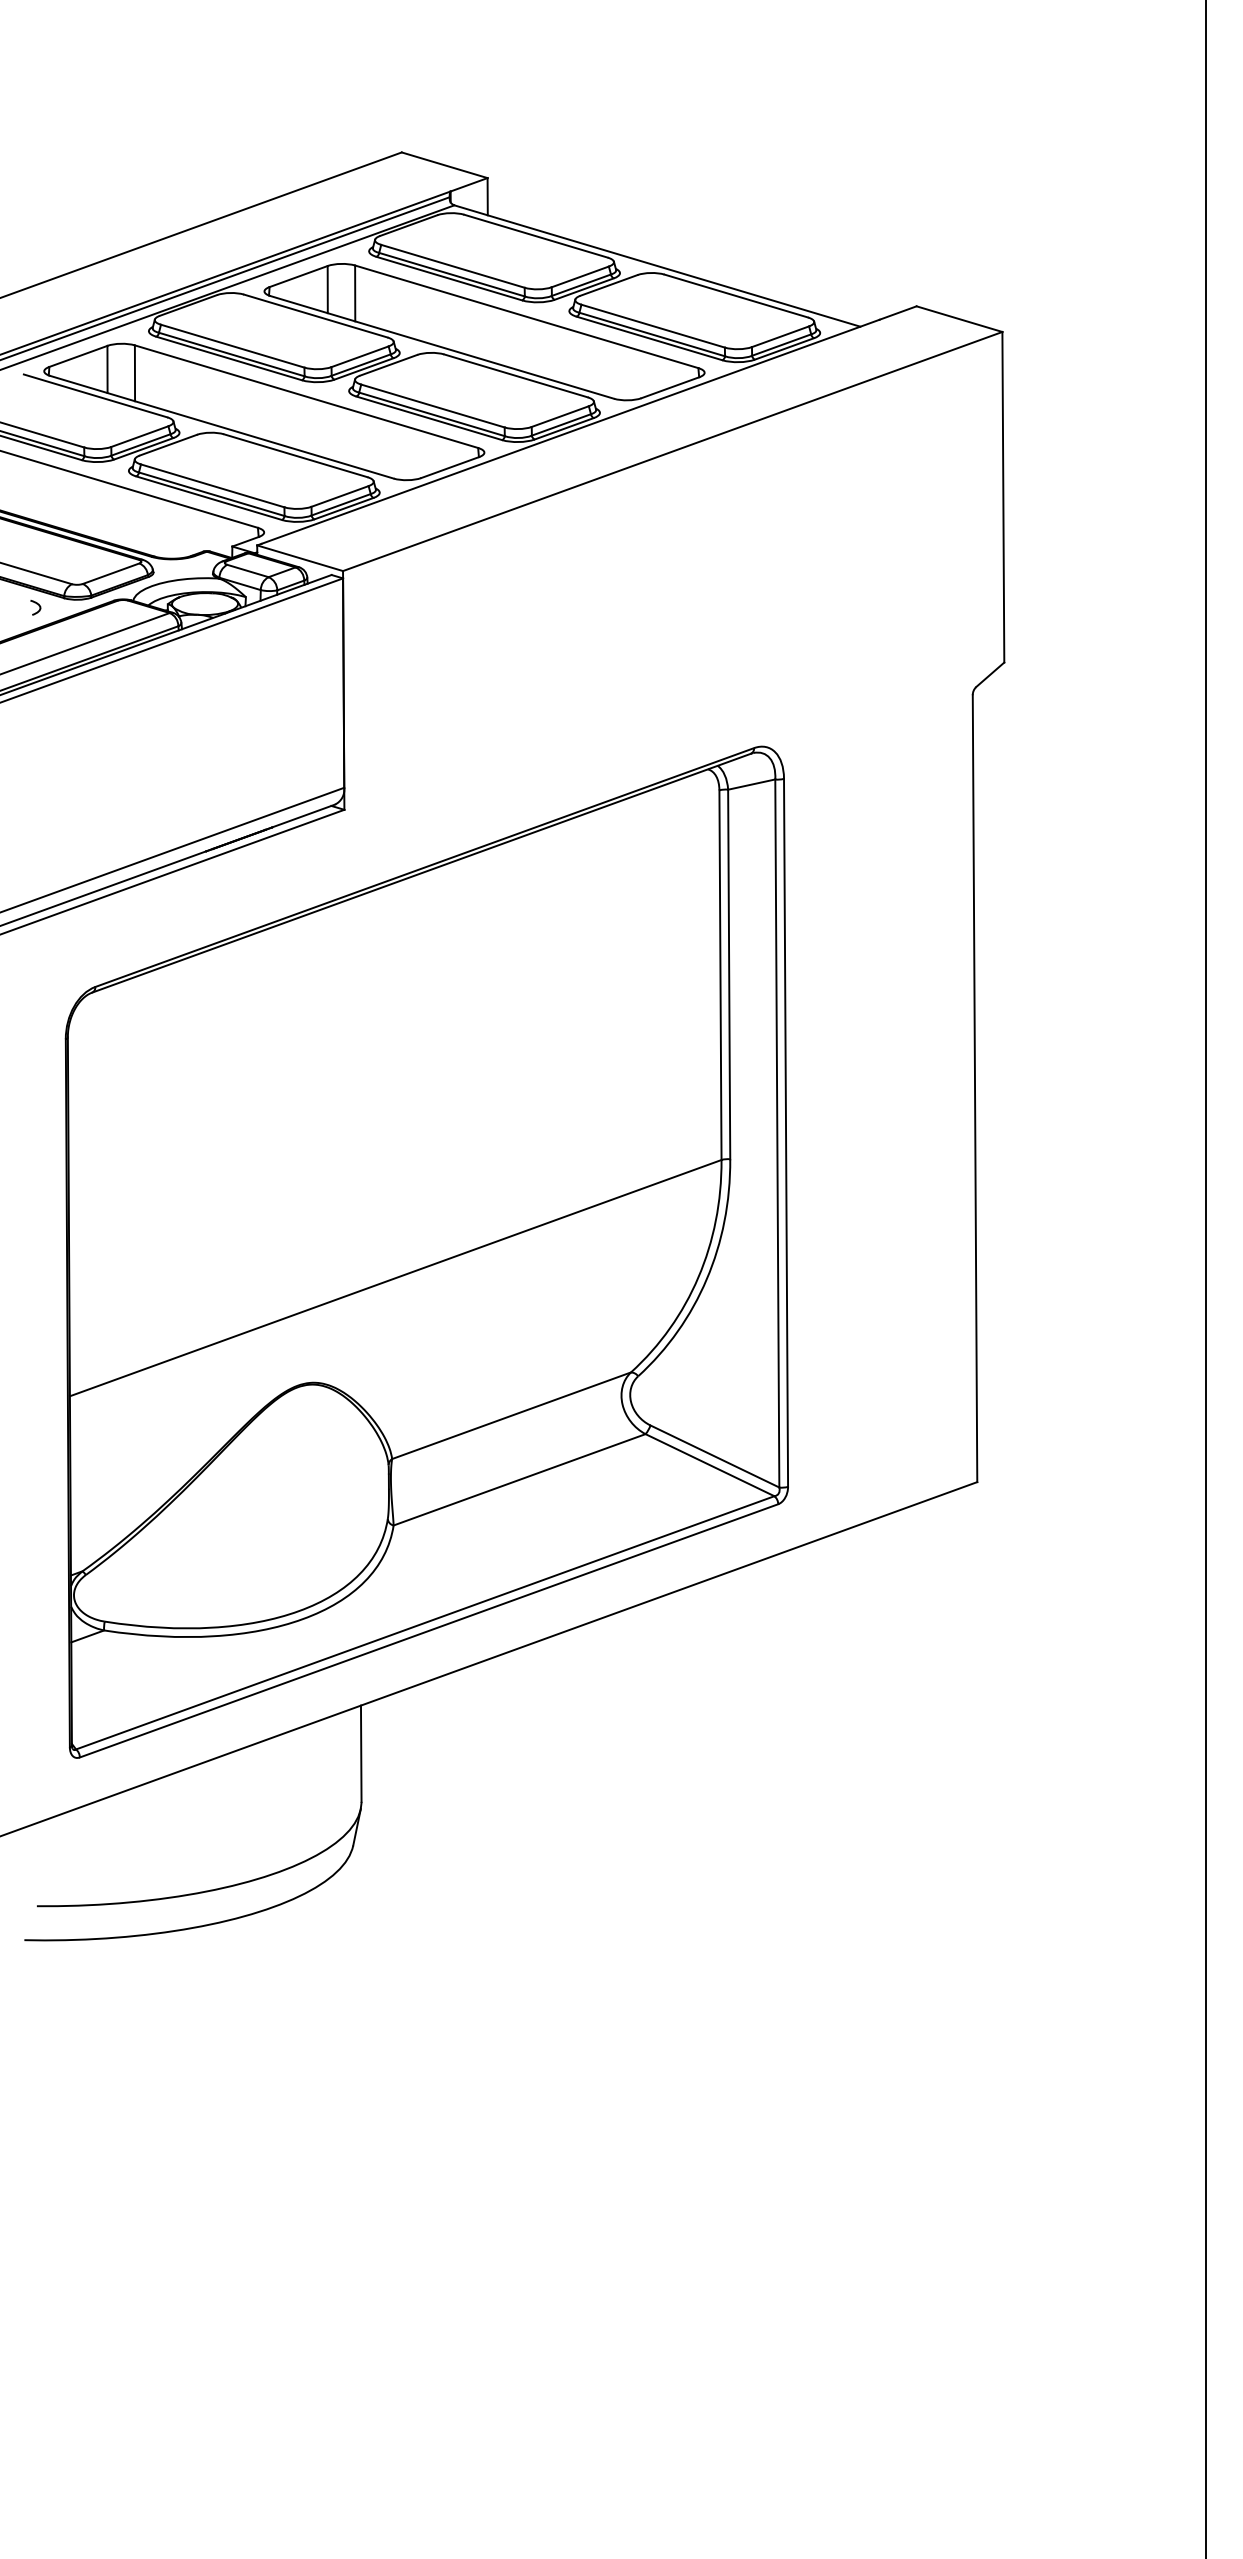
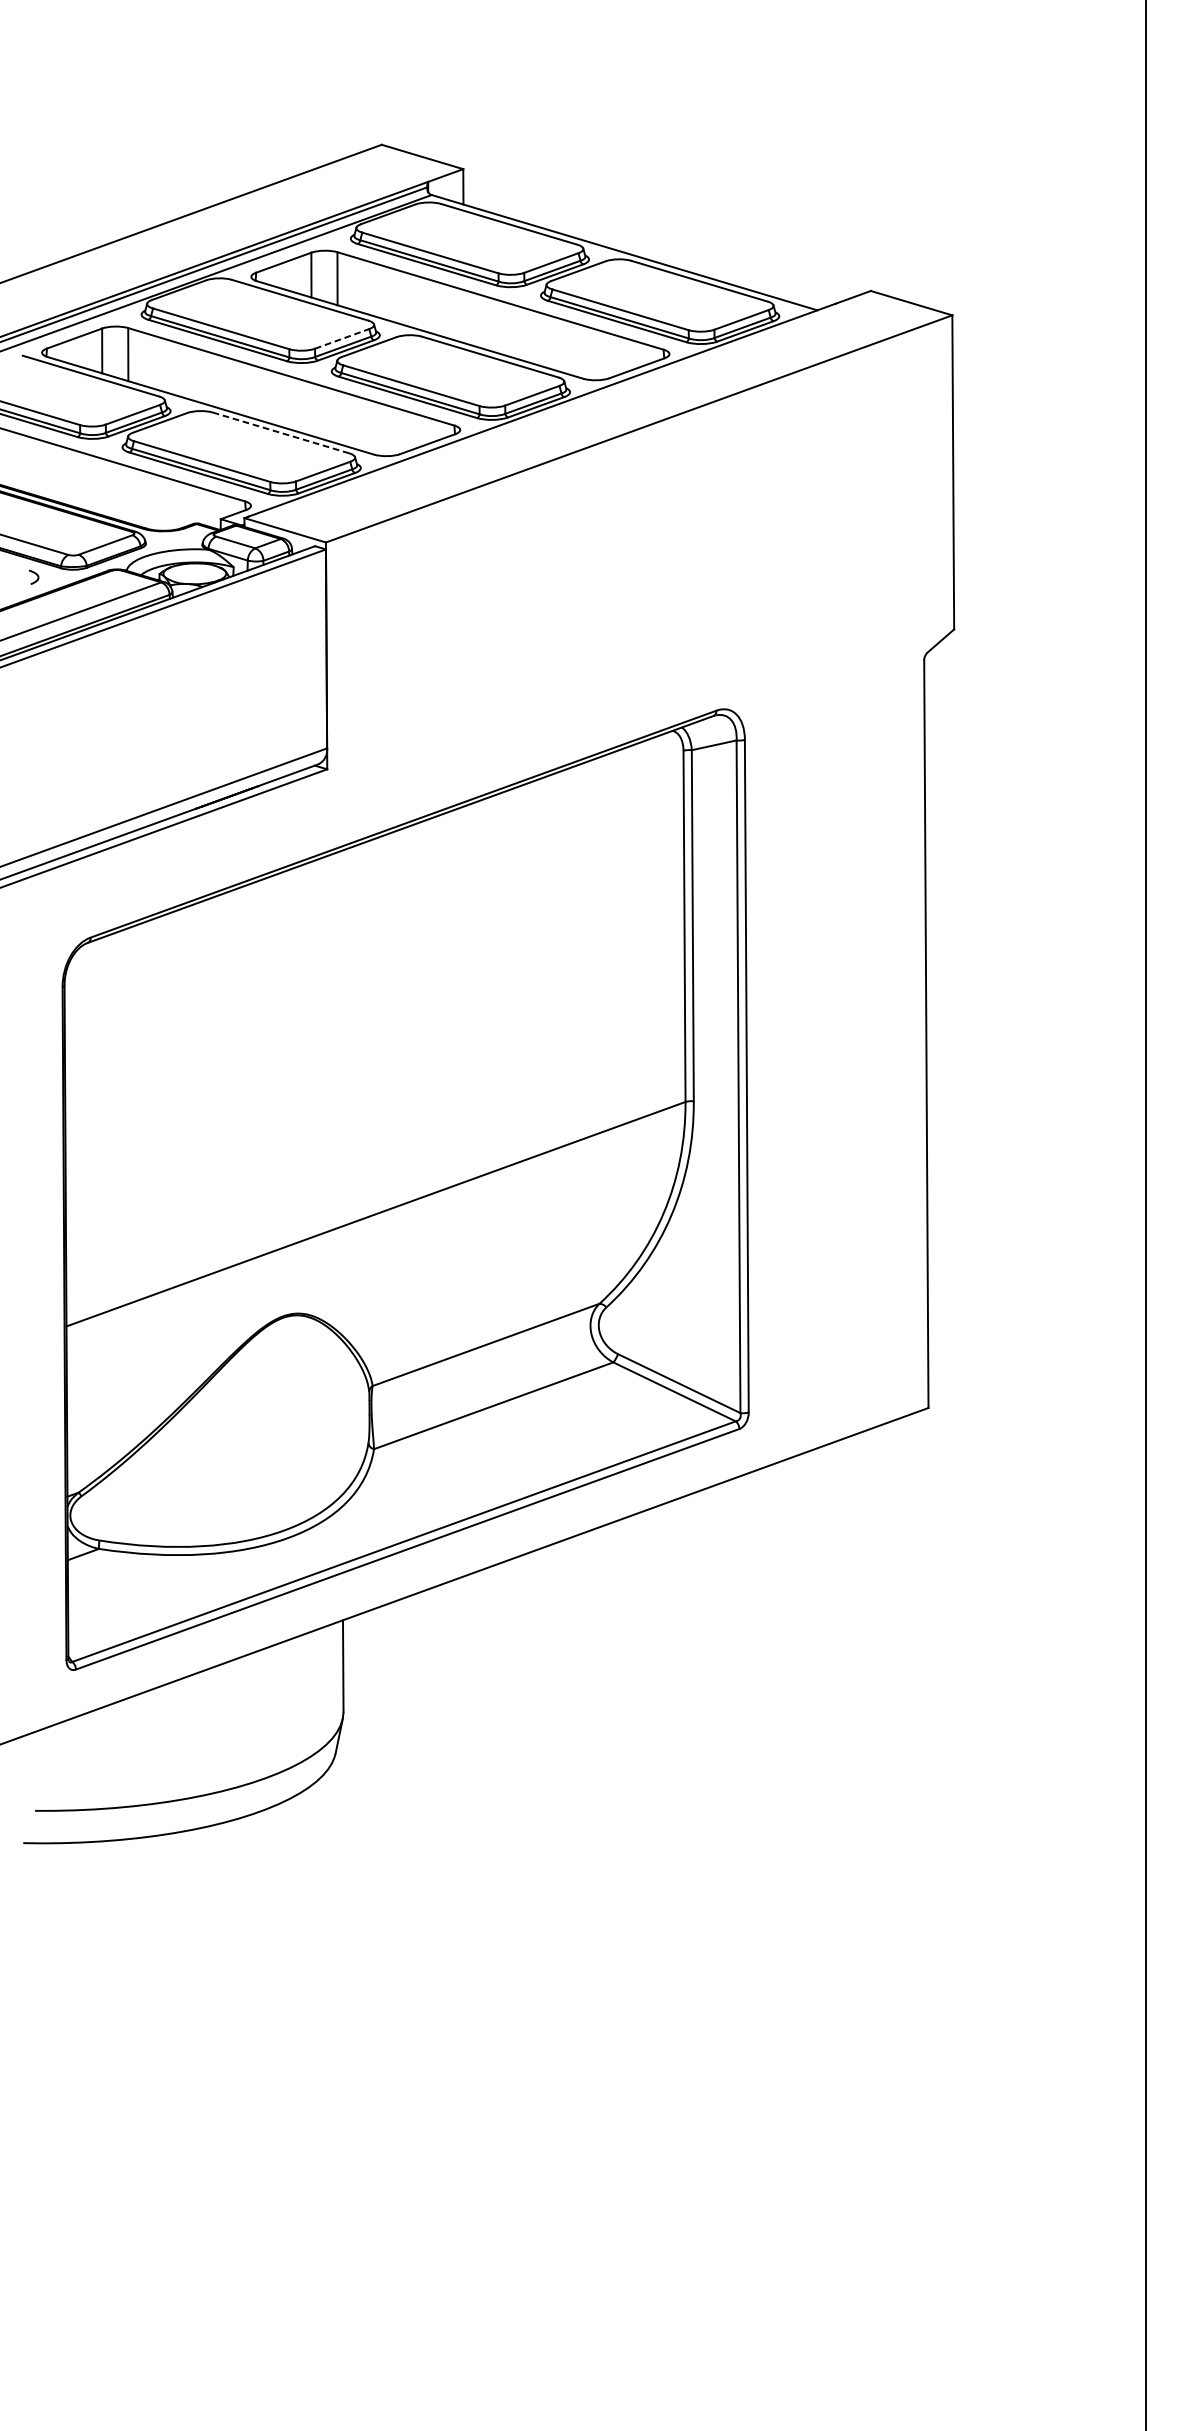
line: (360, 356) -> (342, 338), solid -> dashed
line: (295, 455) -> (280, 432), solid -> dashed

